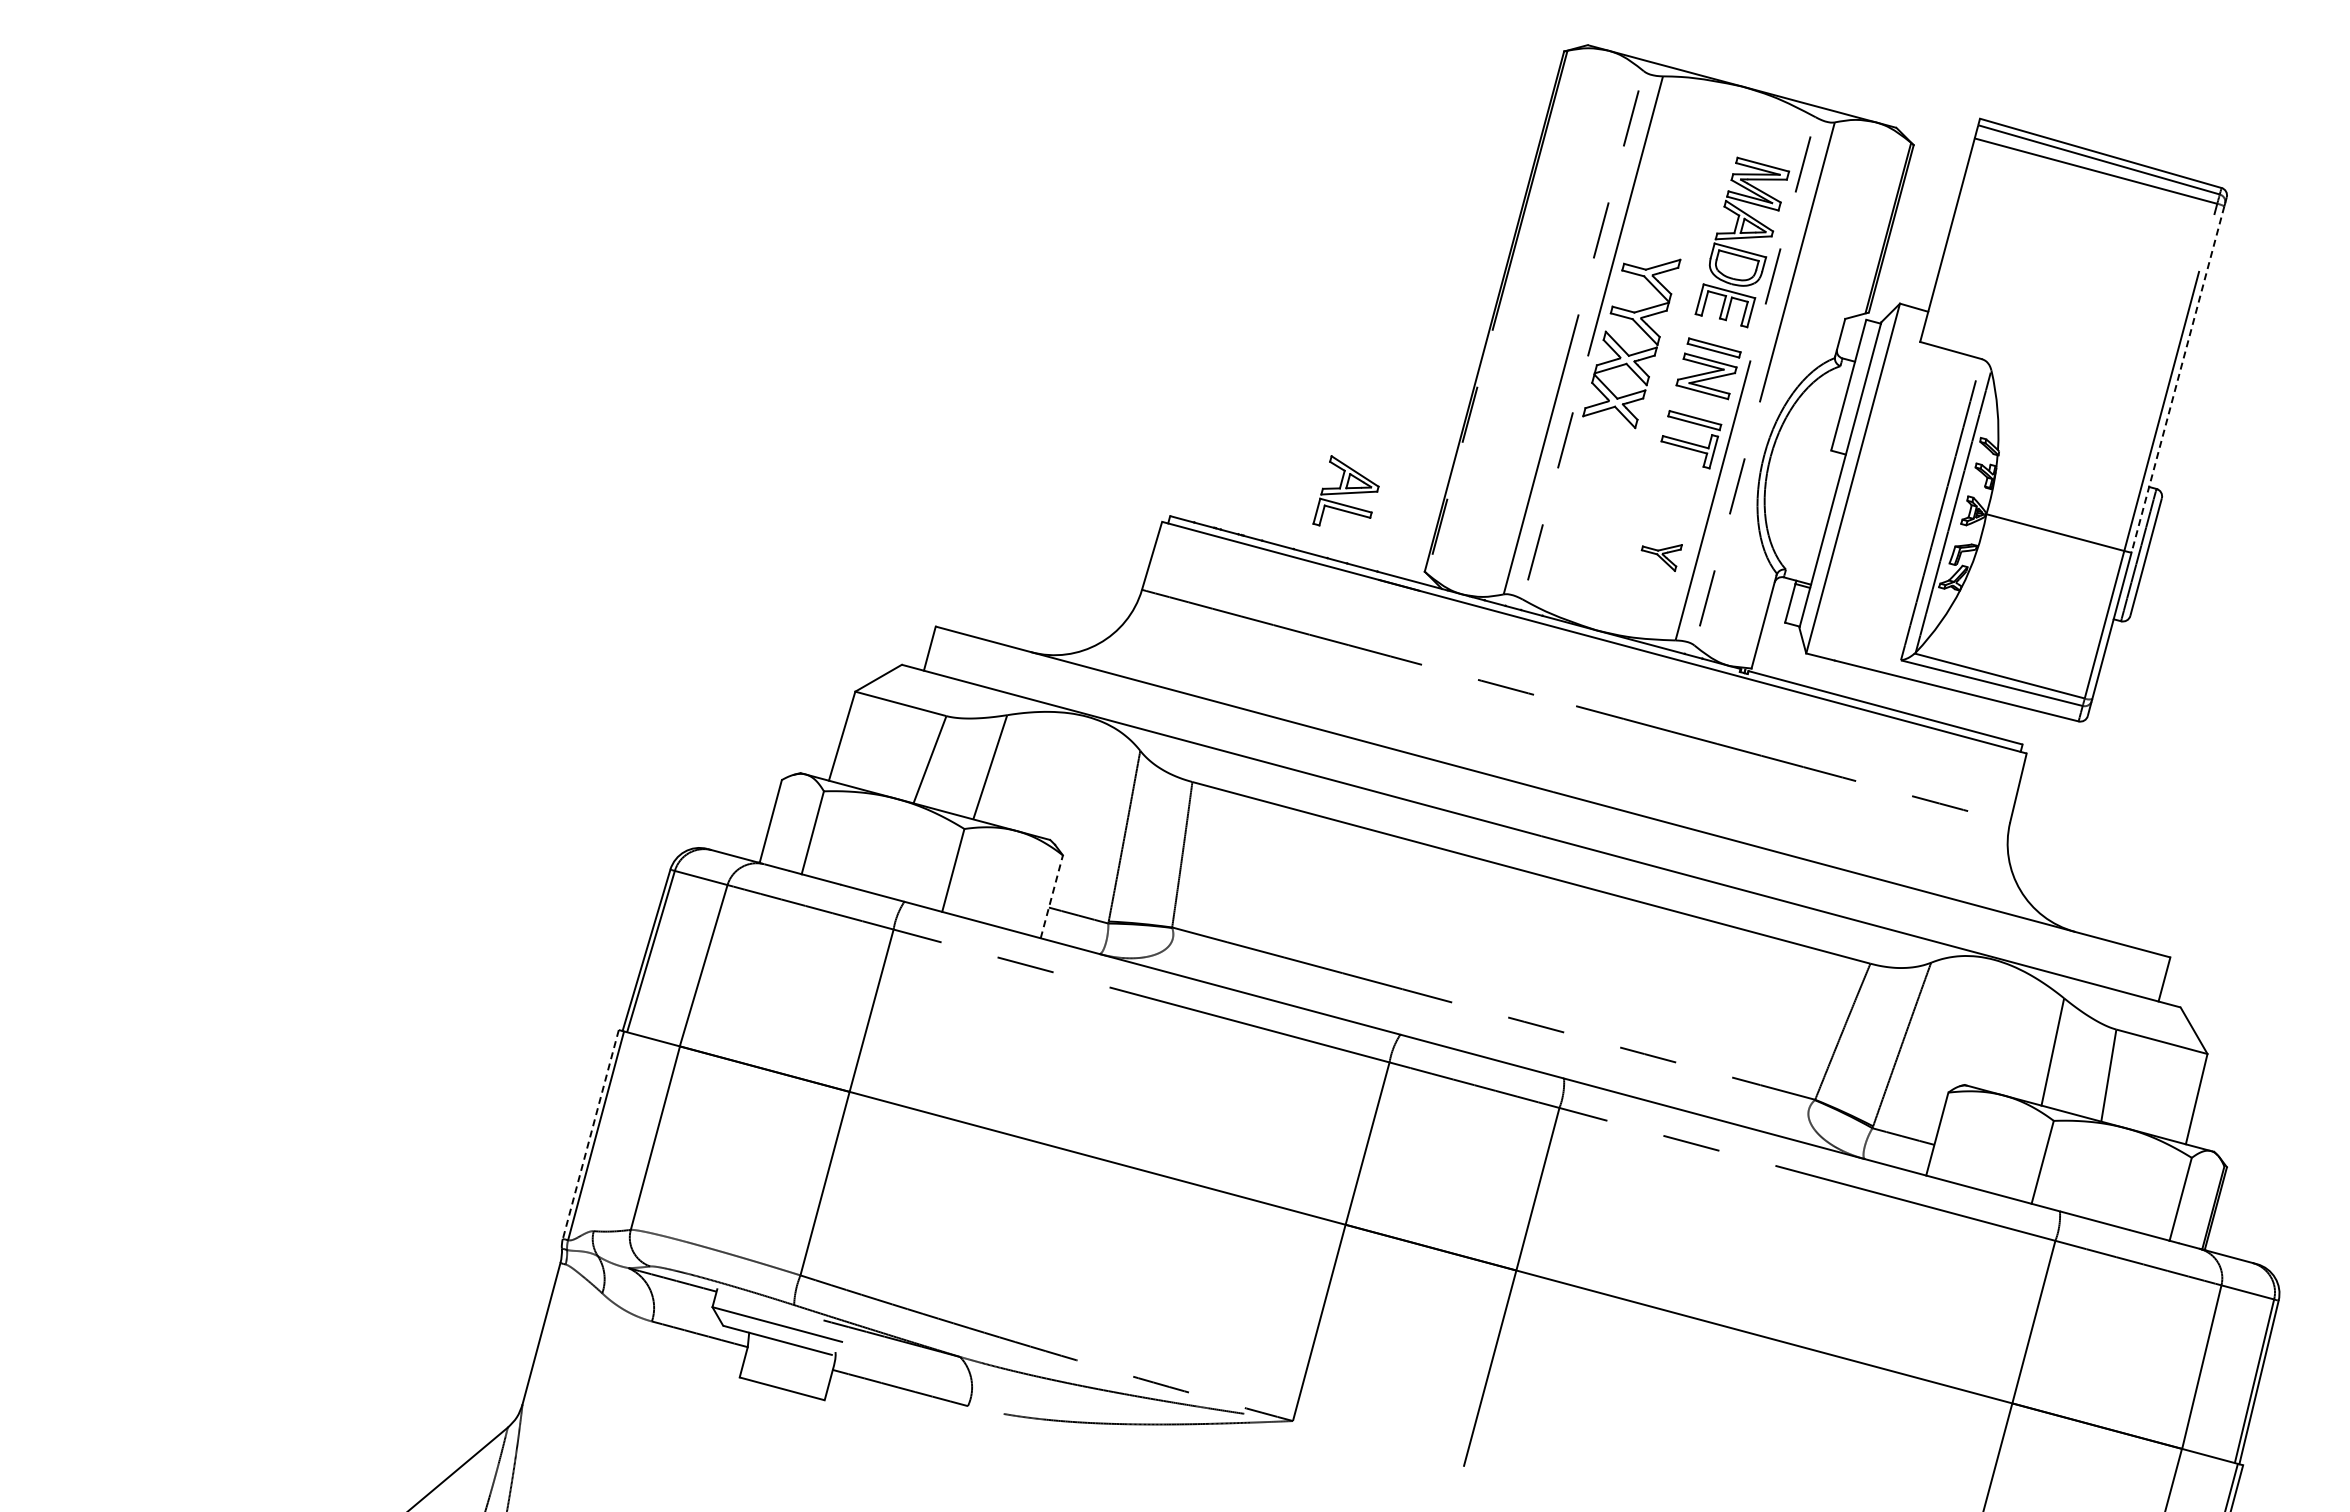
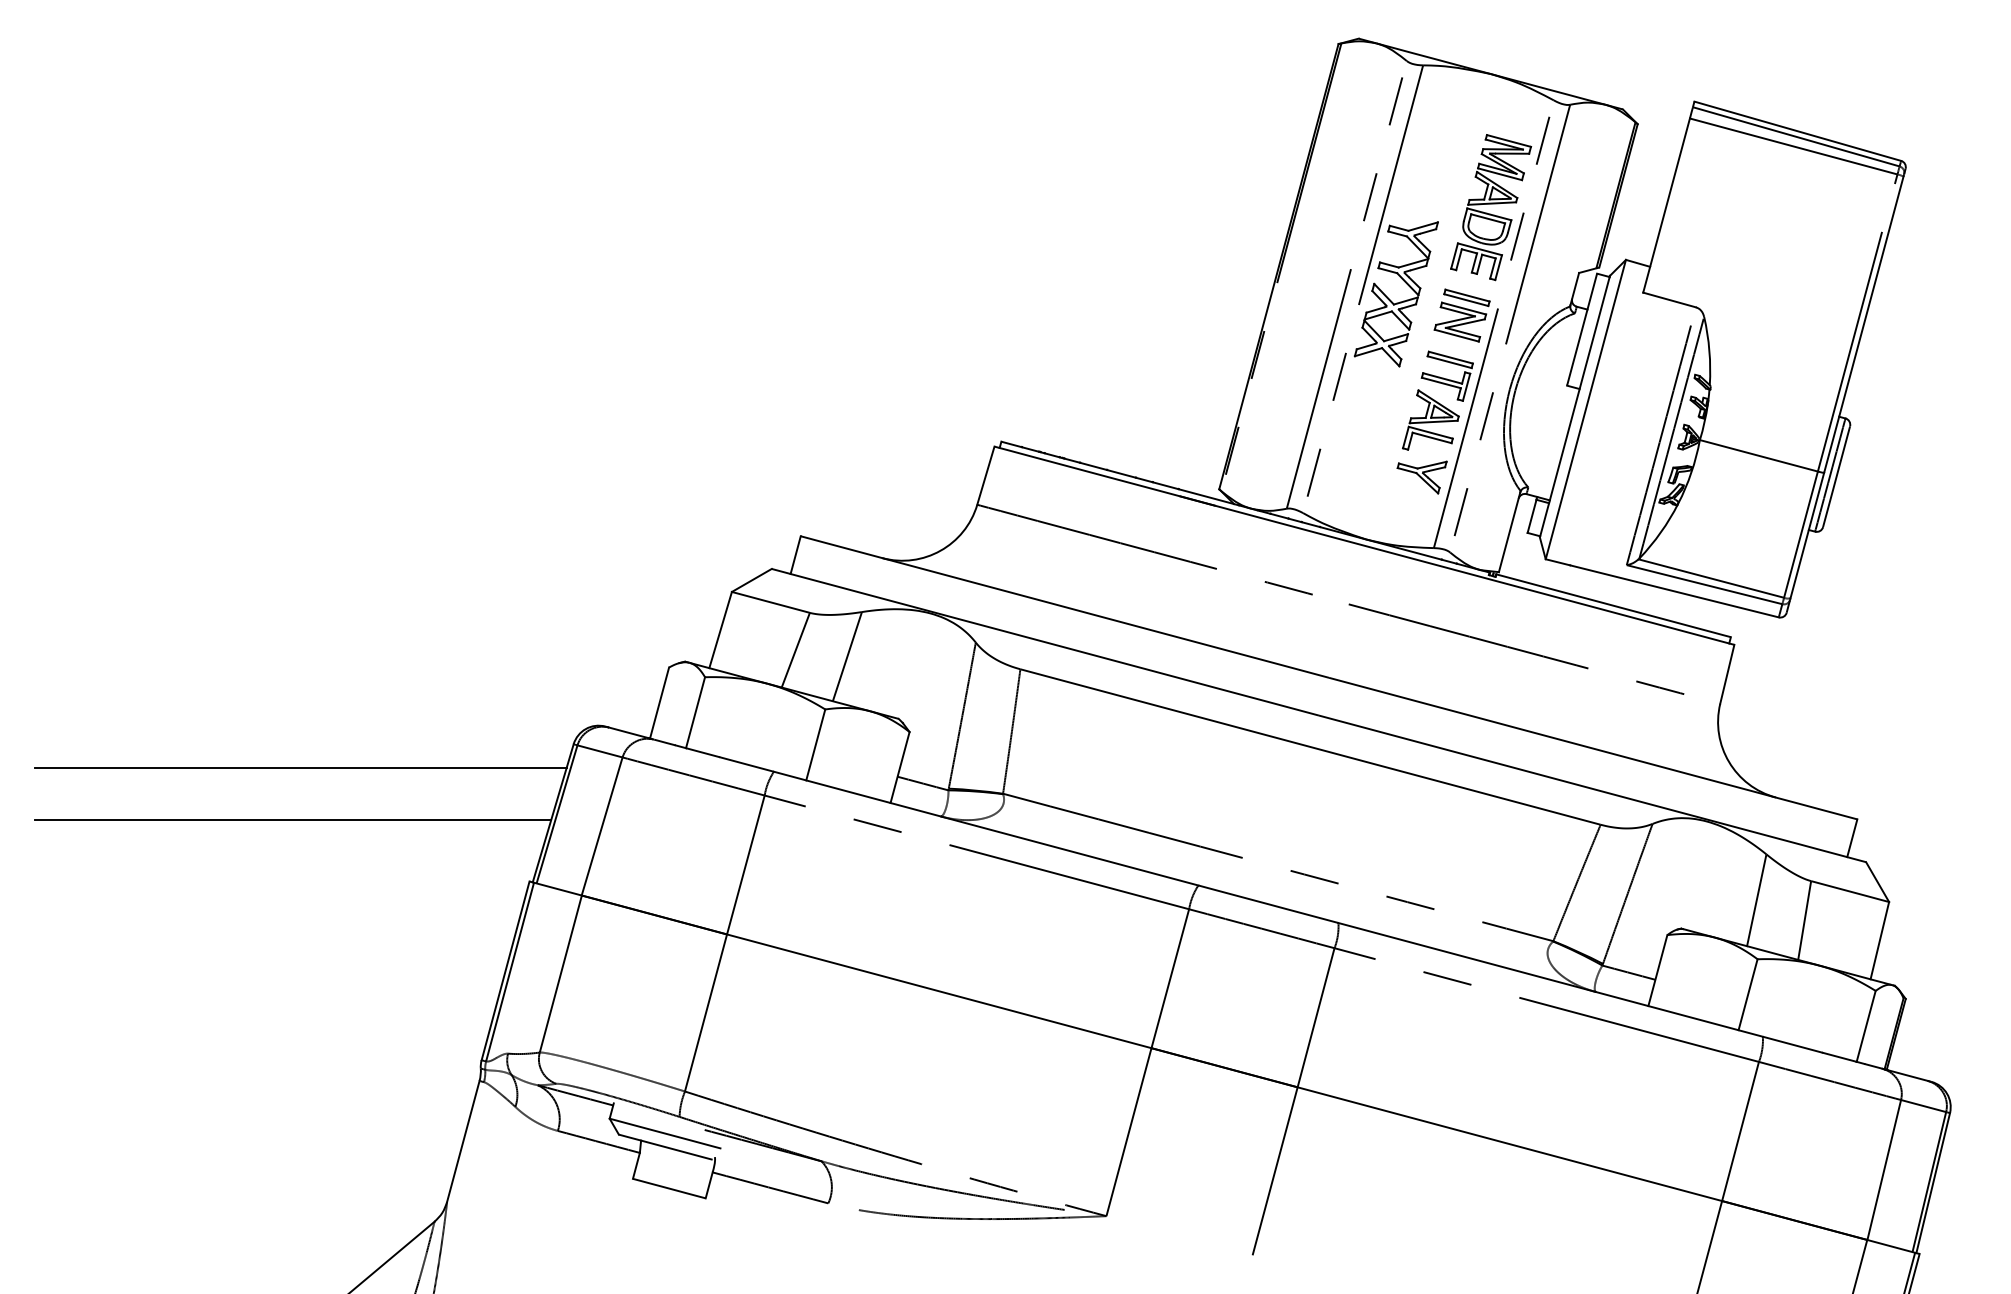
line: (2177, 379) -> (1863, 324), dashed -> solid
part: (1345, 490) -> (1430, 419), moved
part: (1661, 557) -> (1421, 477), size x1.43
line: (351, 896) -> (300, 767), added
line: (1051, 896) -> (899, 767), dashed -> solid
line: (342, 957) -> (293, 819), added
line: (590, 1134) -> (505, 970), dashed -> solid

